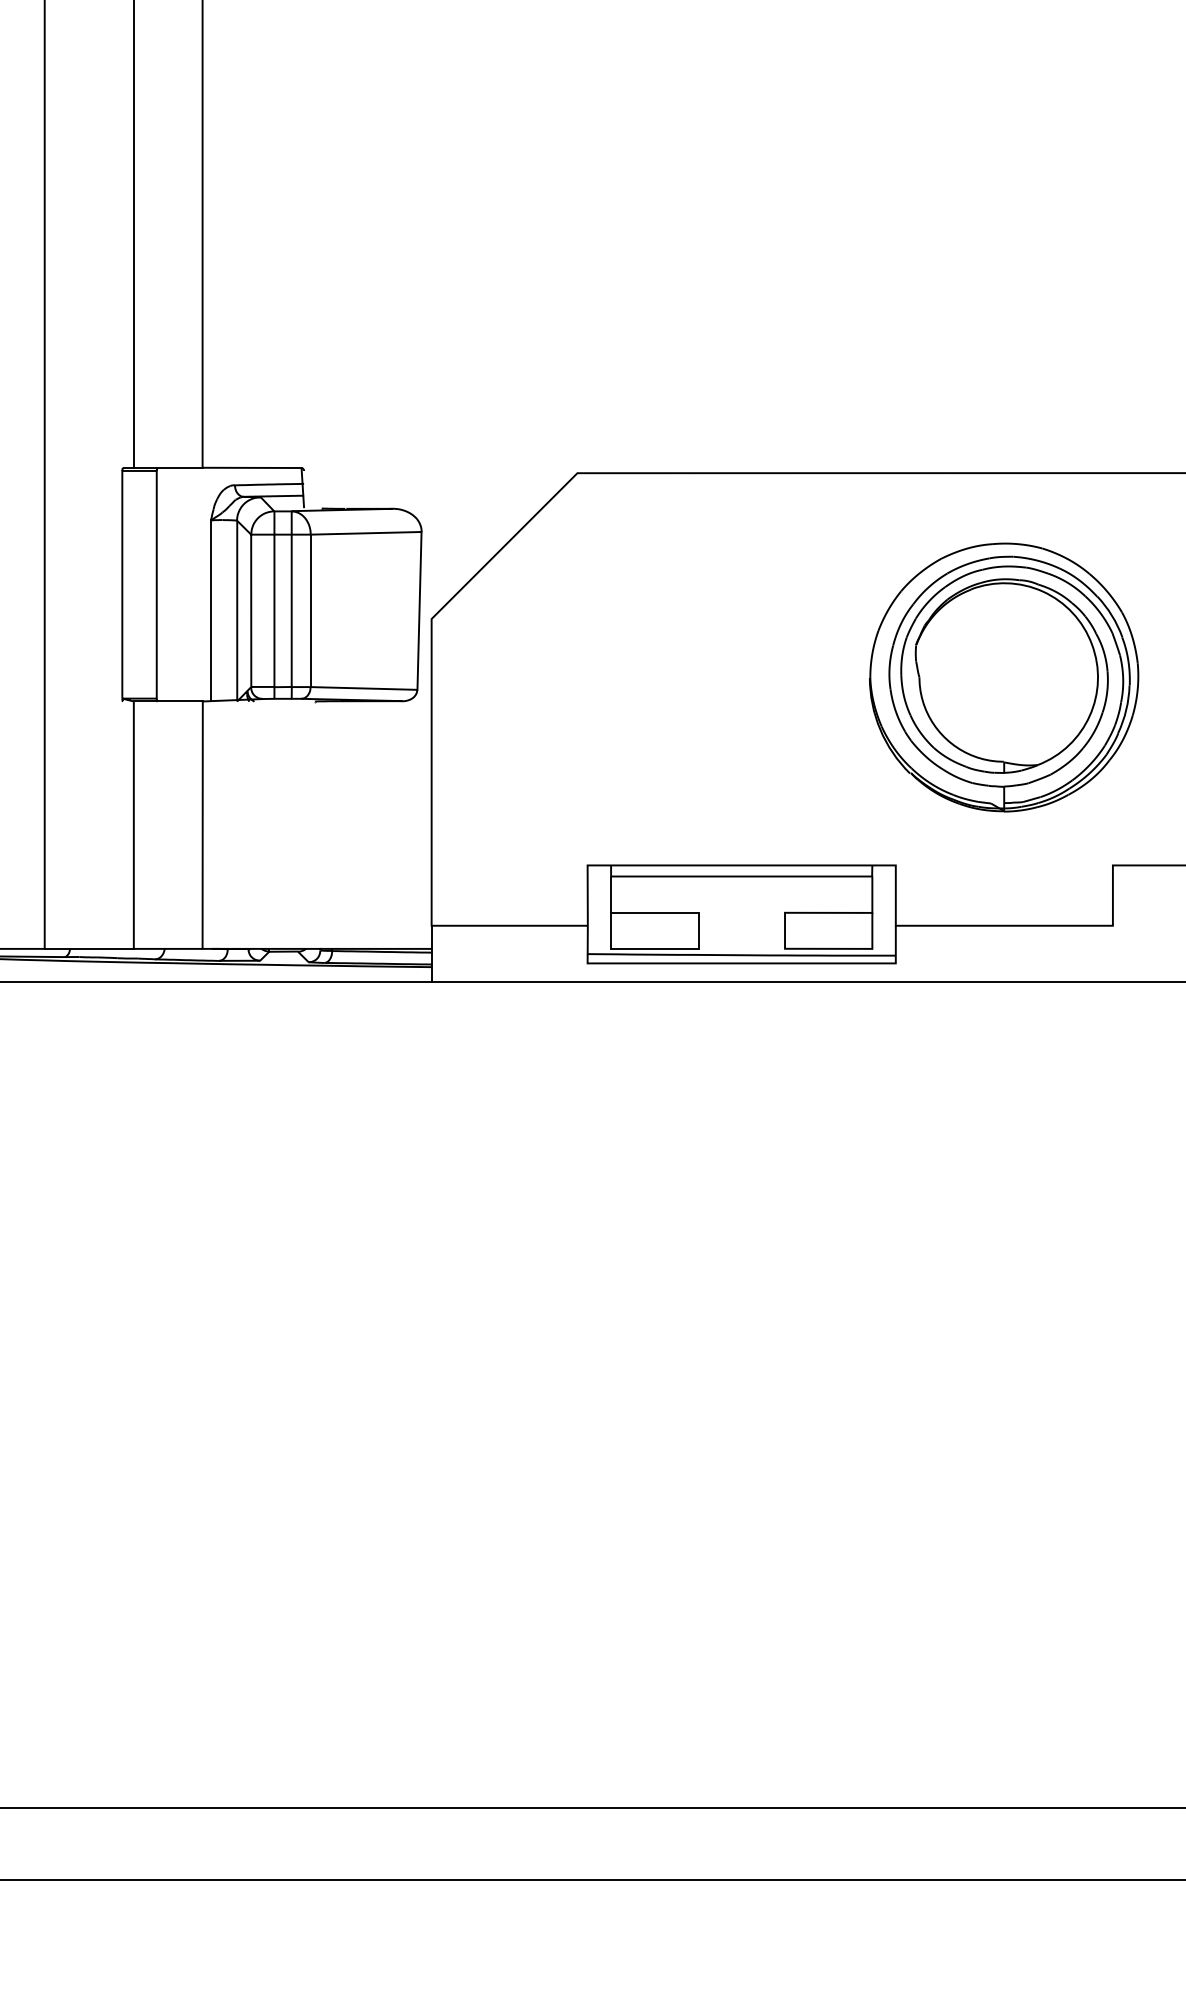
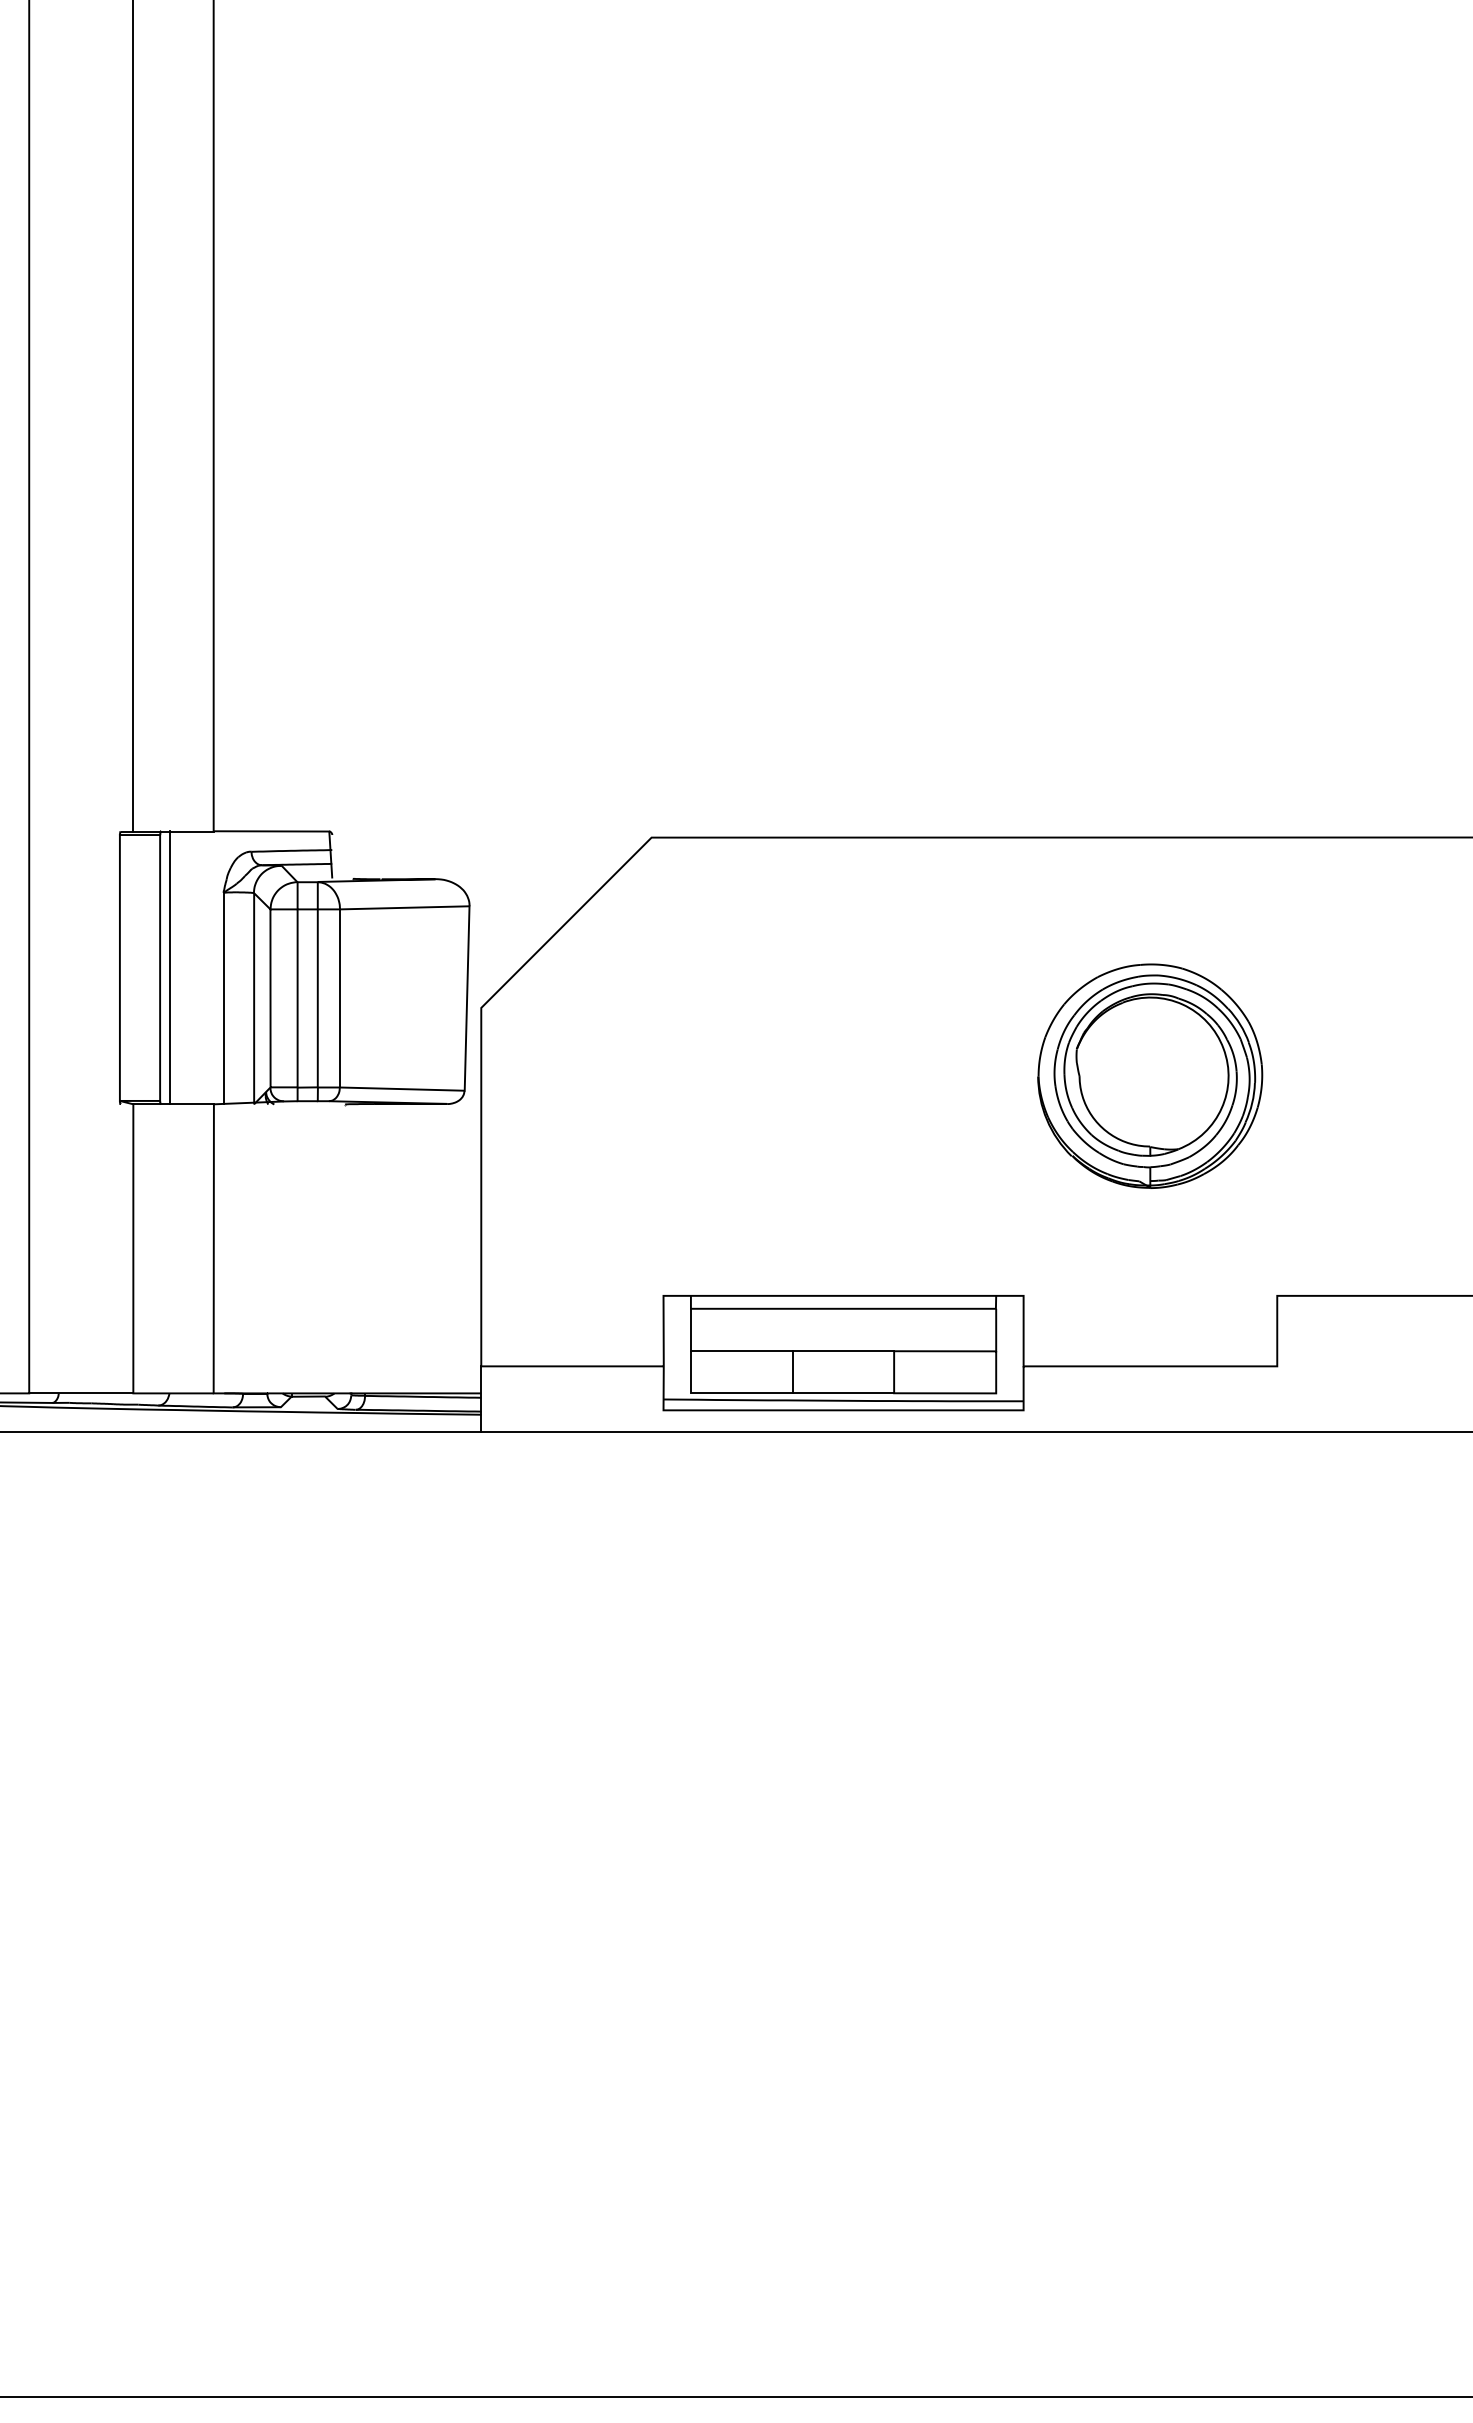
line: (164, 584) -> (169, 967), added
part: (1004, 676) -> (1150, 1075), size x0.71
line: (741, 913) -> (843, 1351), added
line: (741, 948) -> (843, 1393), added

